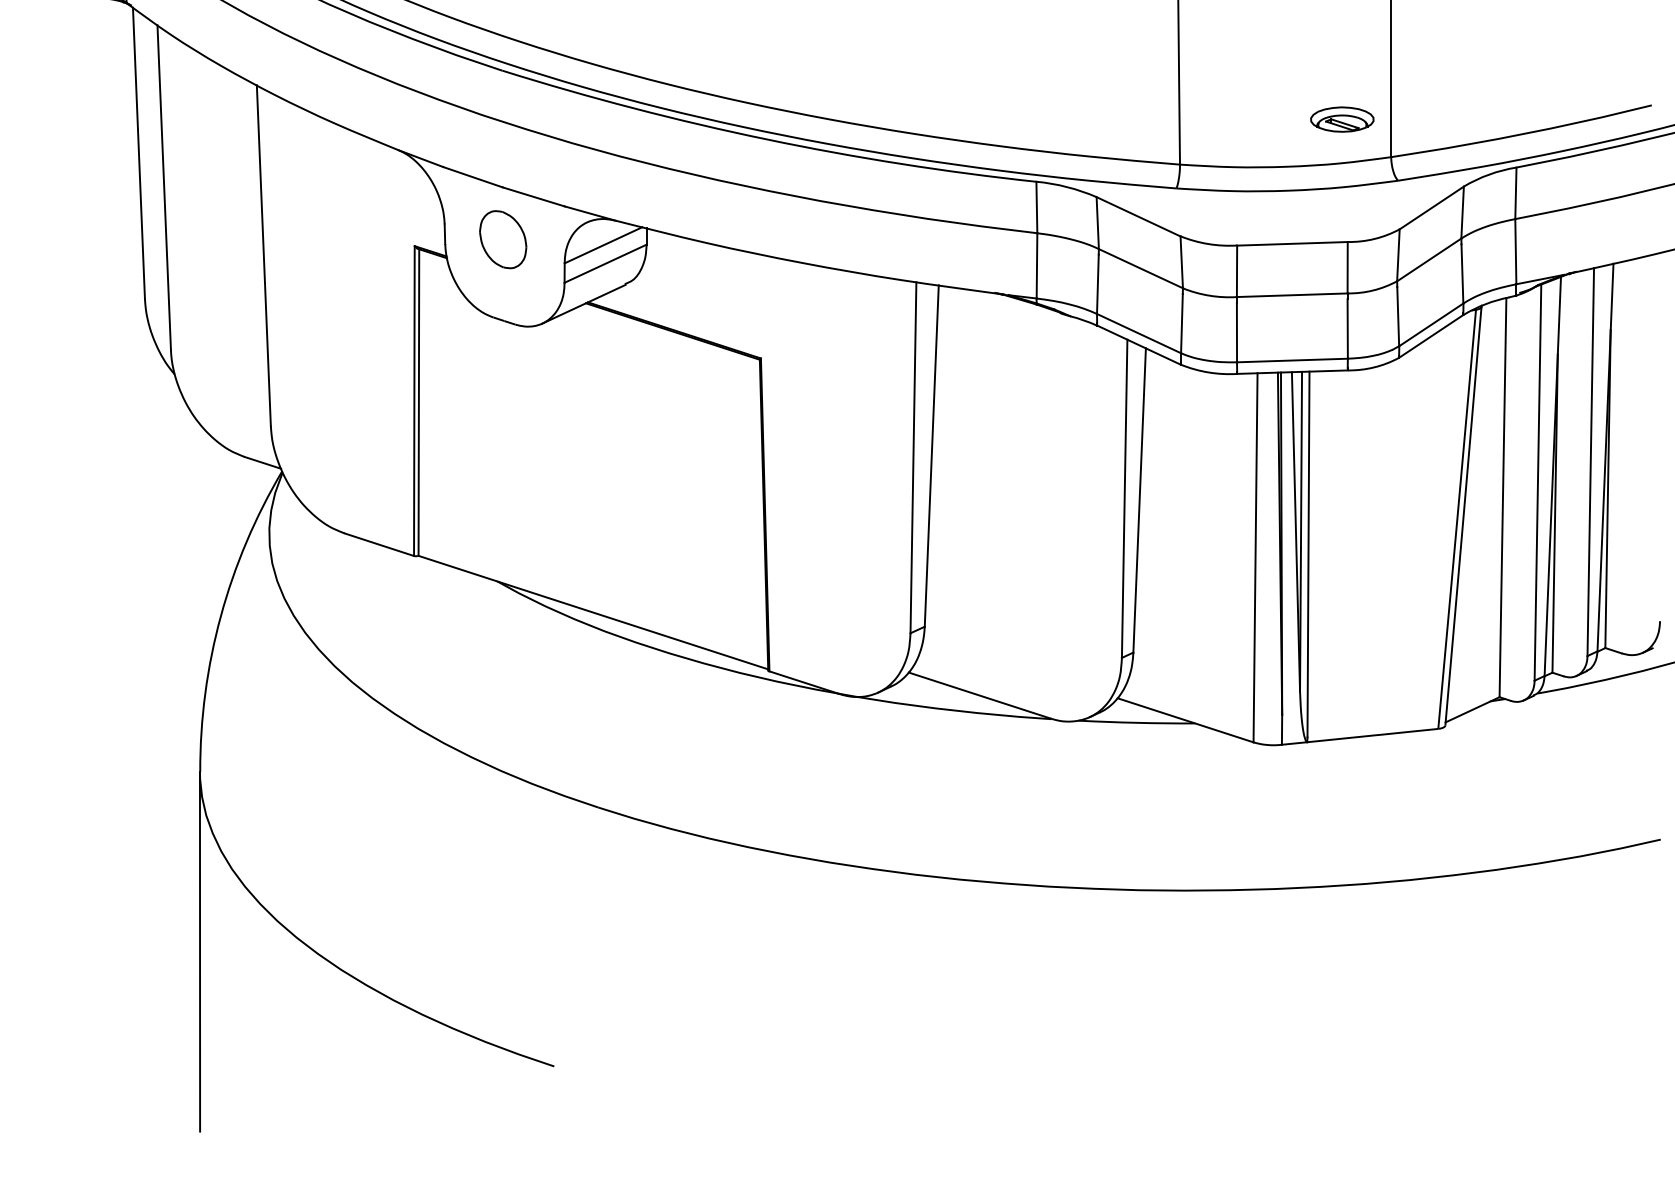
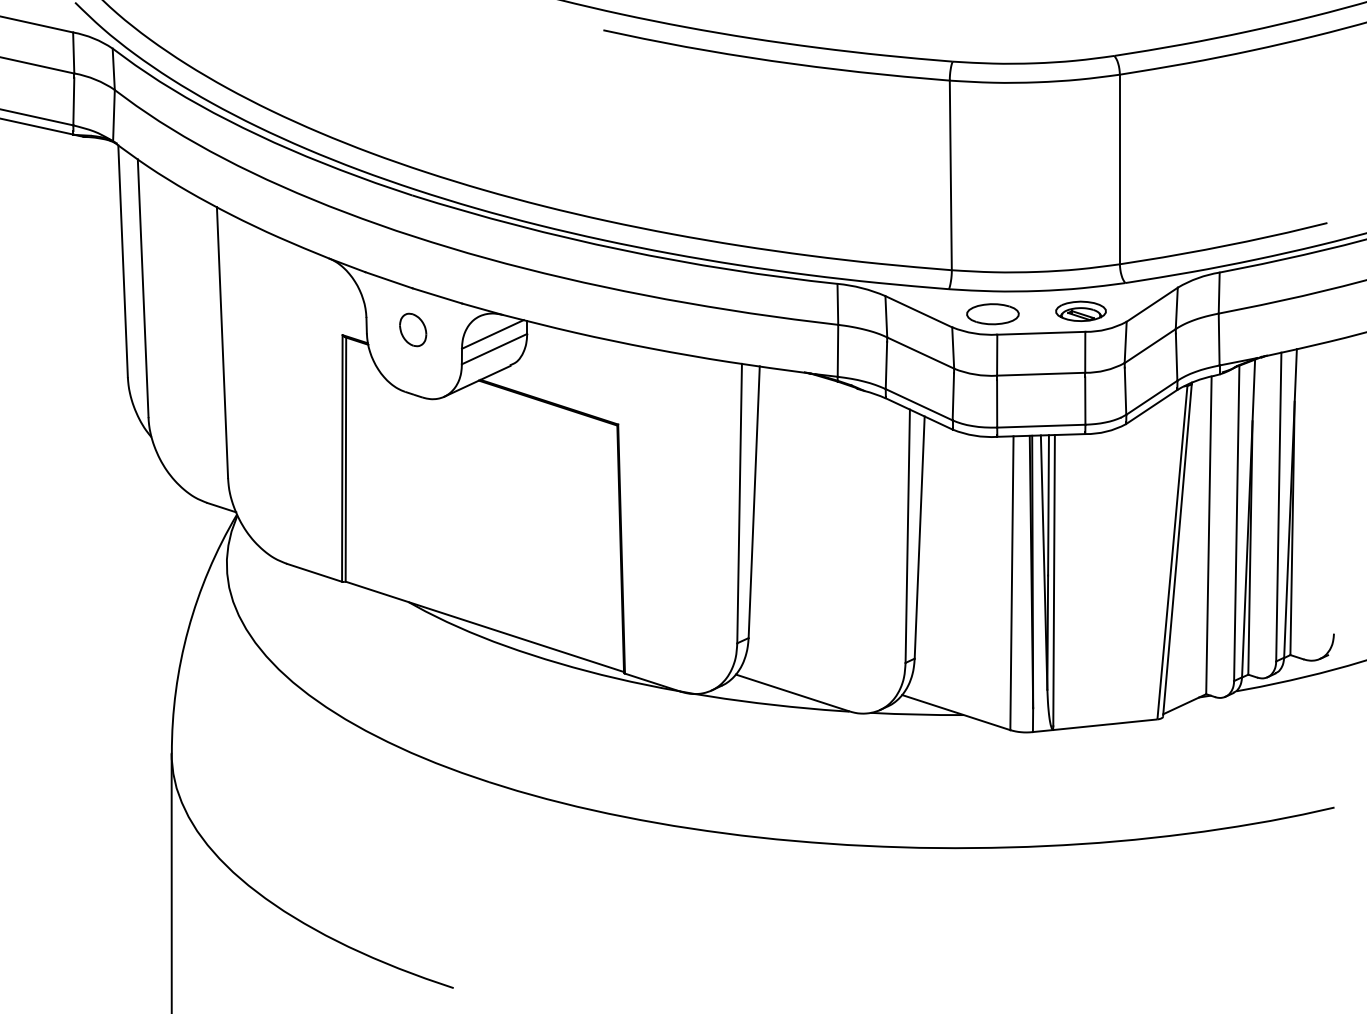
part: (1341, 118) -> (1080, 310), moved
part: (1231, 220) -> (992, 314), added
part: (503, 239) -> (413, 329), size x0.71

